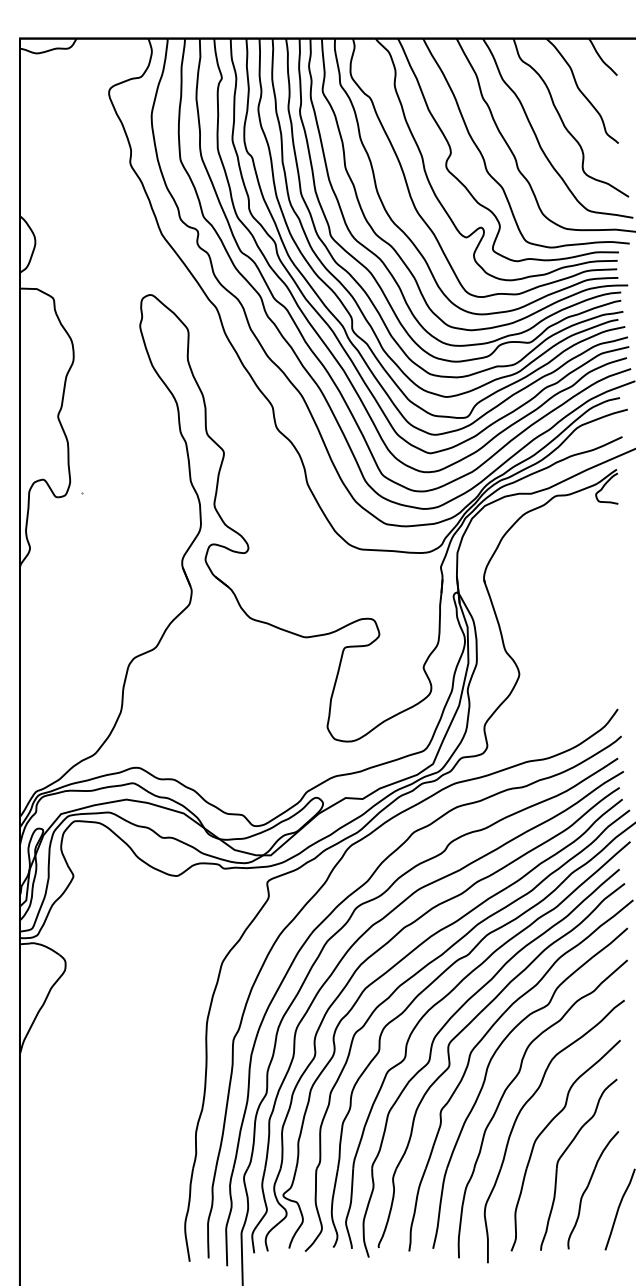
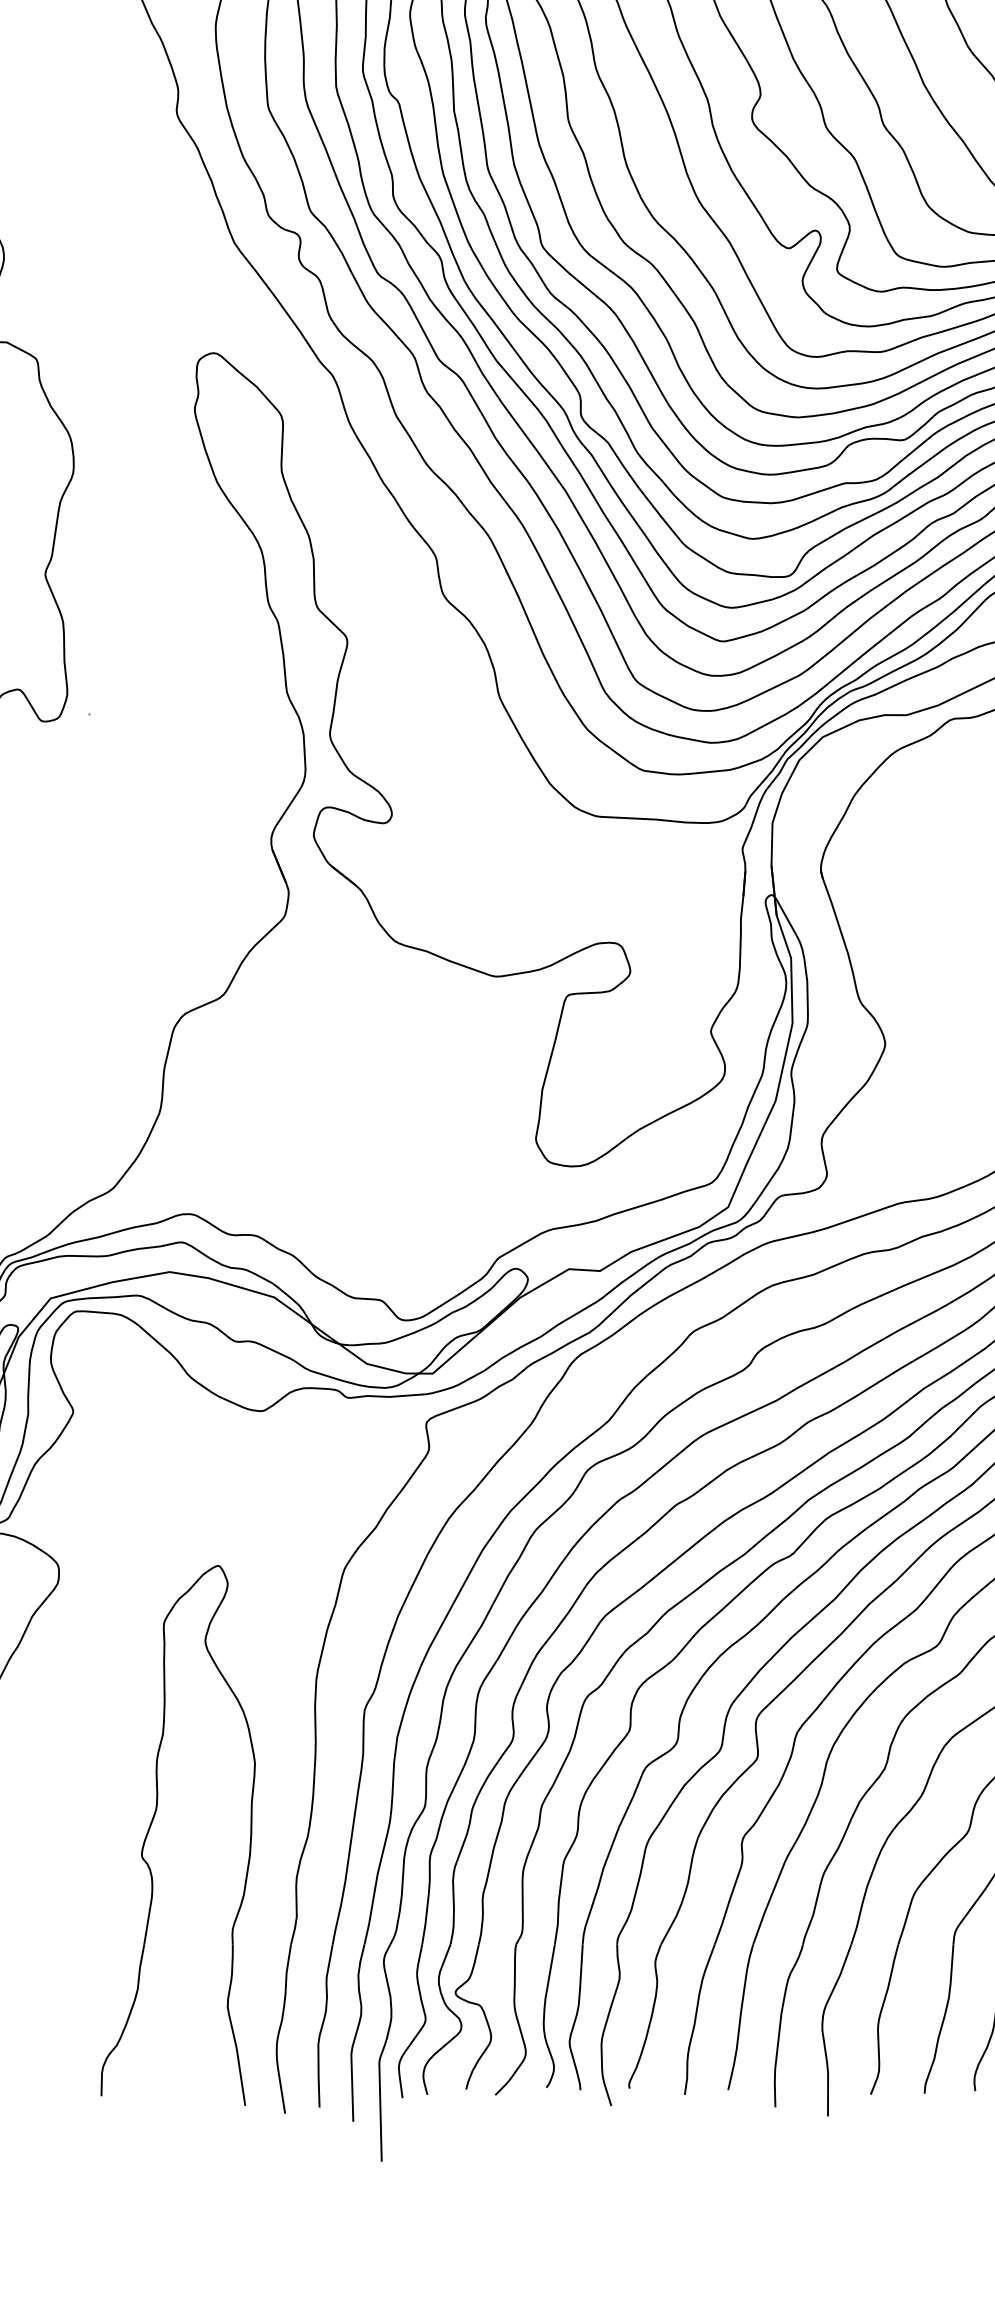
part: (117, 1102) -> (153, 1823), added

